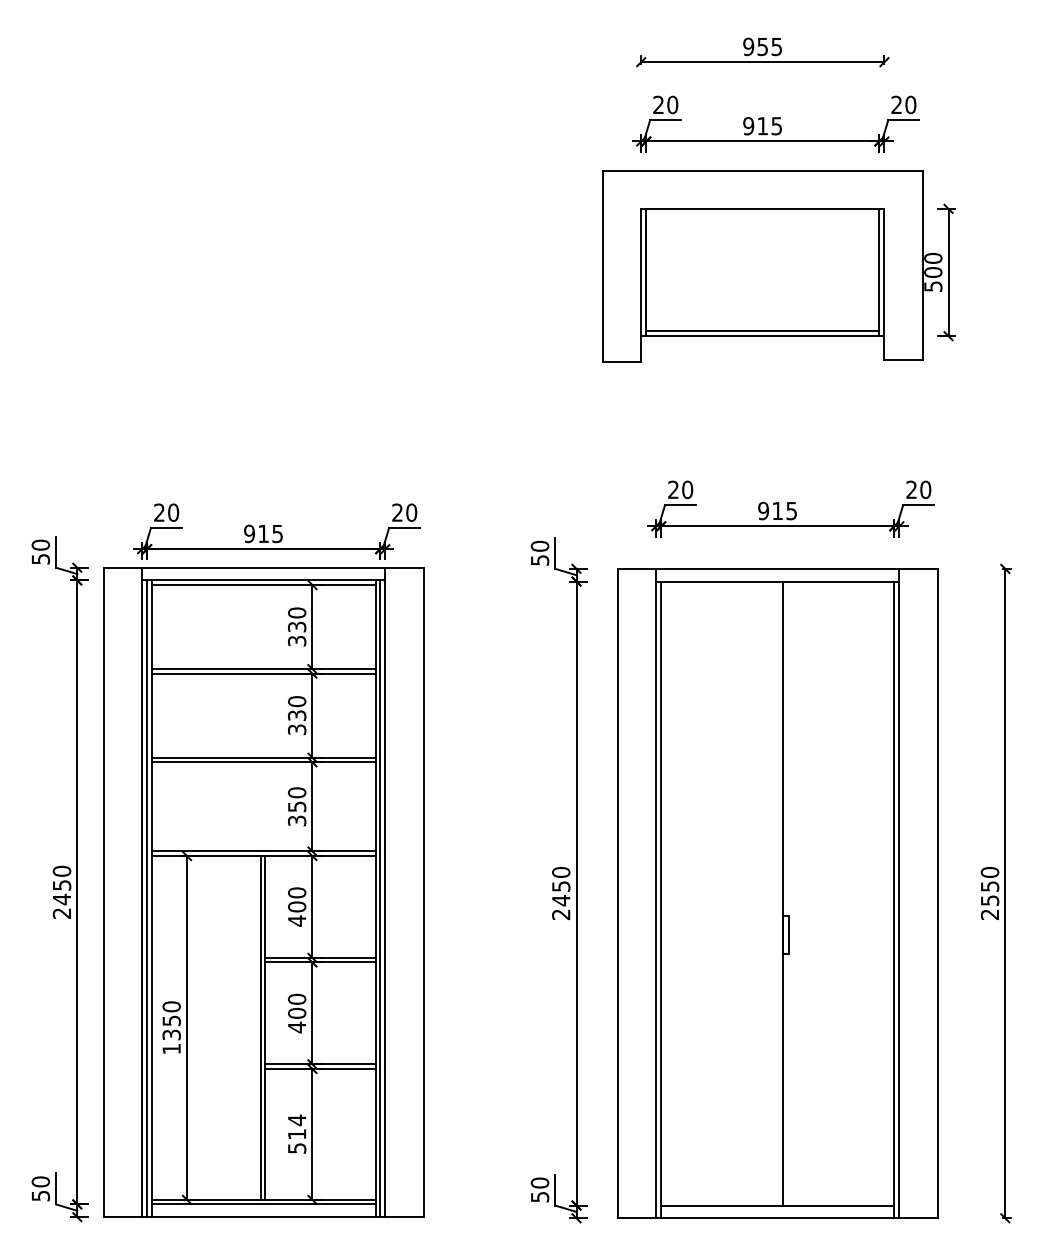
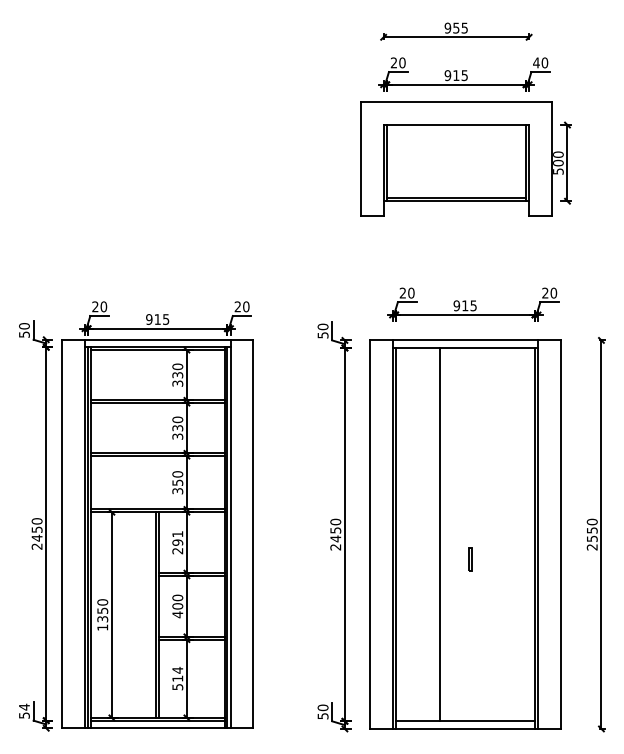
text: (896, 104) -> (536, 62), 20 -> 40
line: (783, 893) -> (439, 534), moved
text: (296, 906) -> (177, 542), 400 -> 291
text: (40, 1180) -> (24, 706), 50 -> 54

